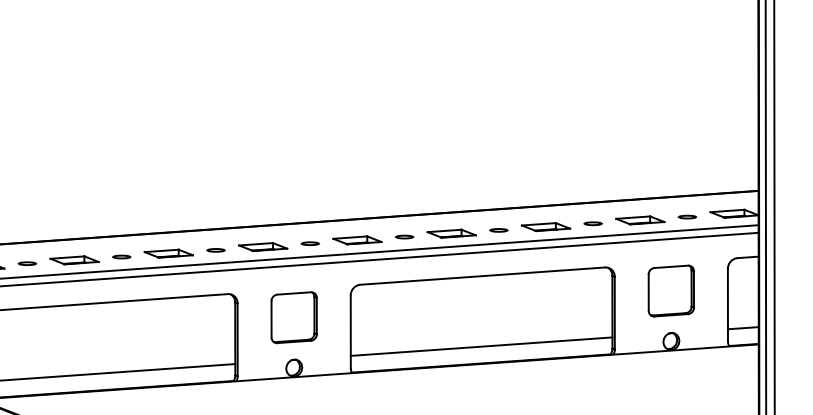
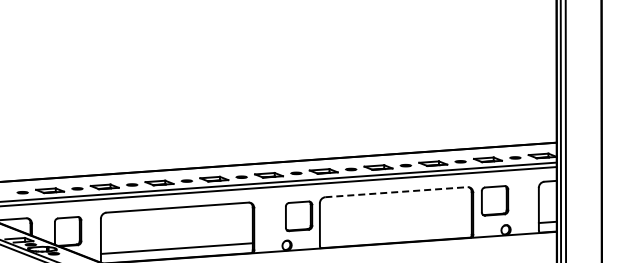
line: (484, 276) -> (397, 192), solid -> dashed
part: (672, 290) -> (495, 200), moved
part: (294, 317) -> (299, 216), moved
line: (480, 345) -> (395, 232), removed

